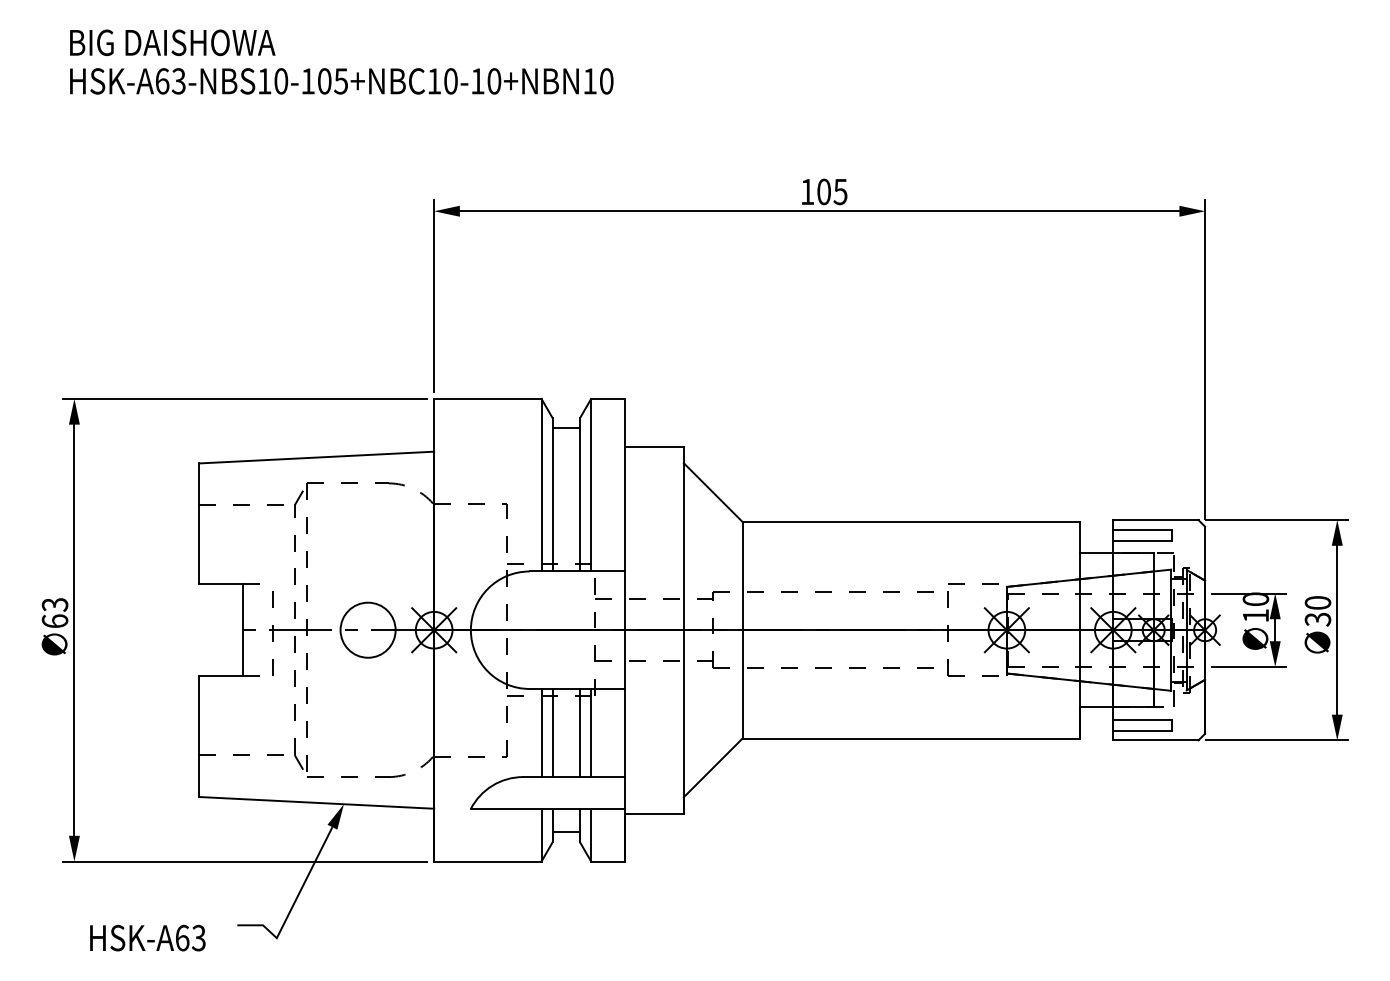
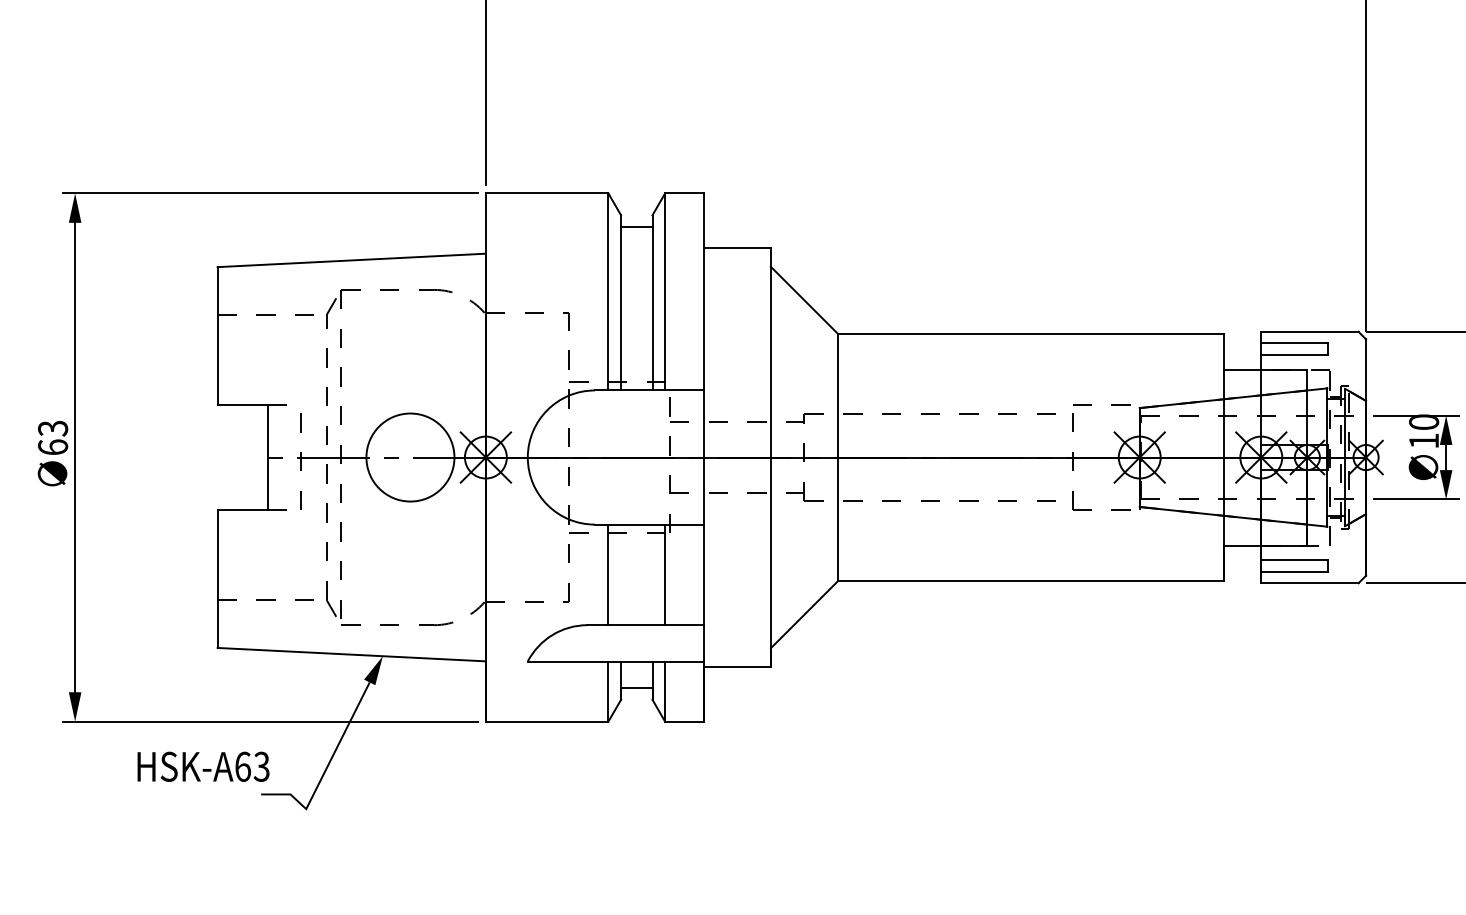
circle: (367, 629) -> (409, 456), size x1.4
line: (552, 732) -> (620, 574), removed
line: (580, 732) -> (652, 574), removed
text: (147, 937) -> (203, 766), moved

